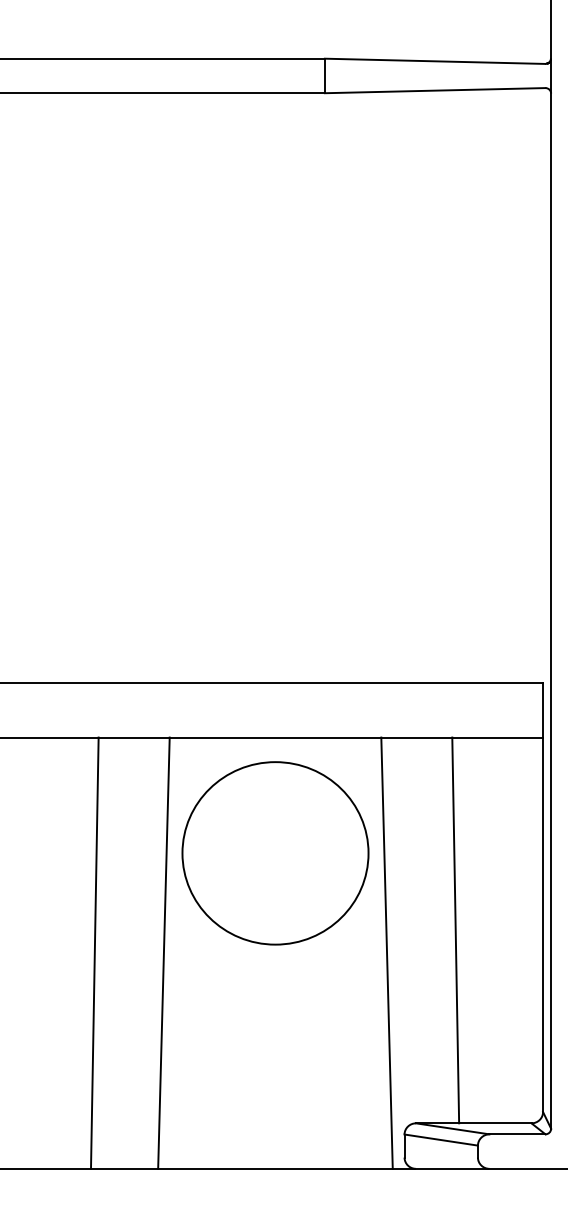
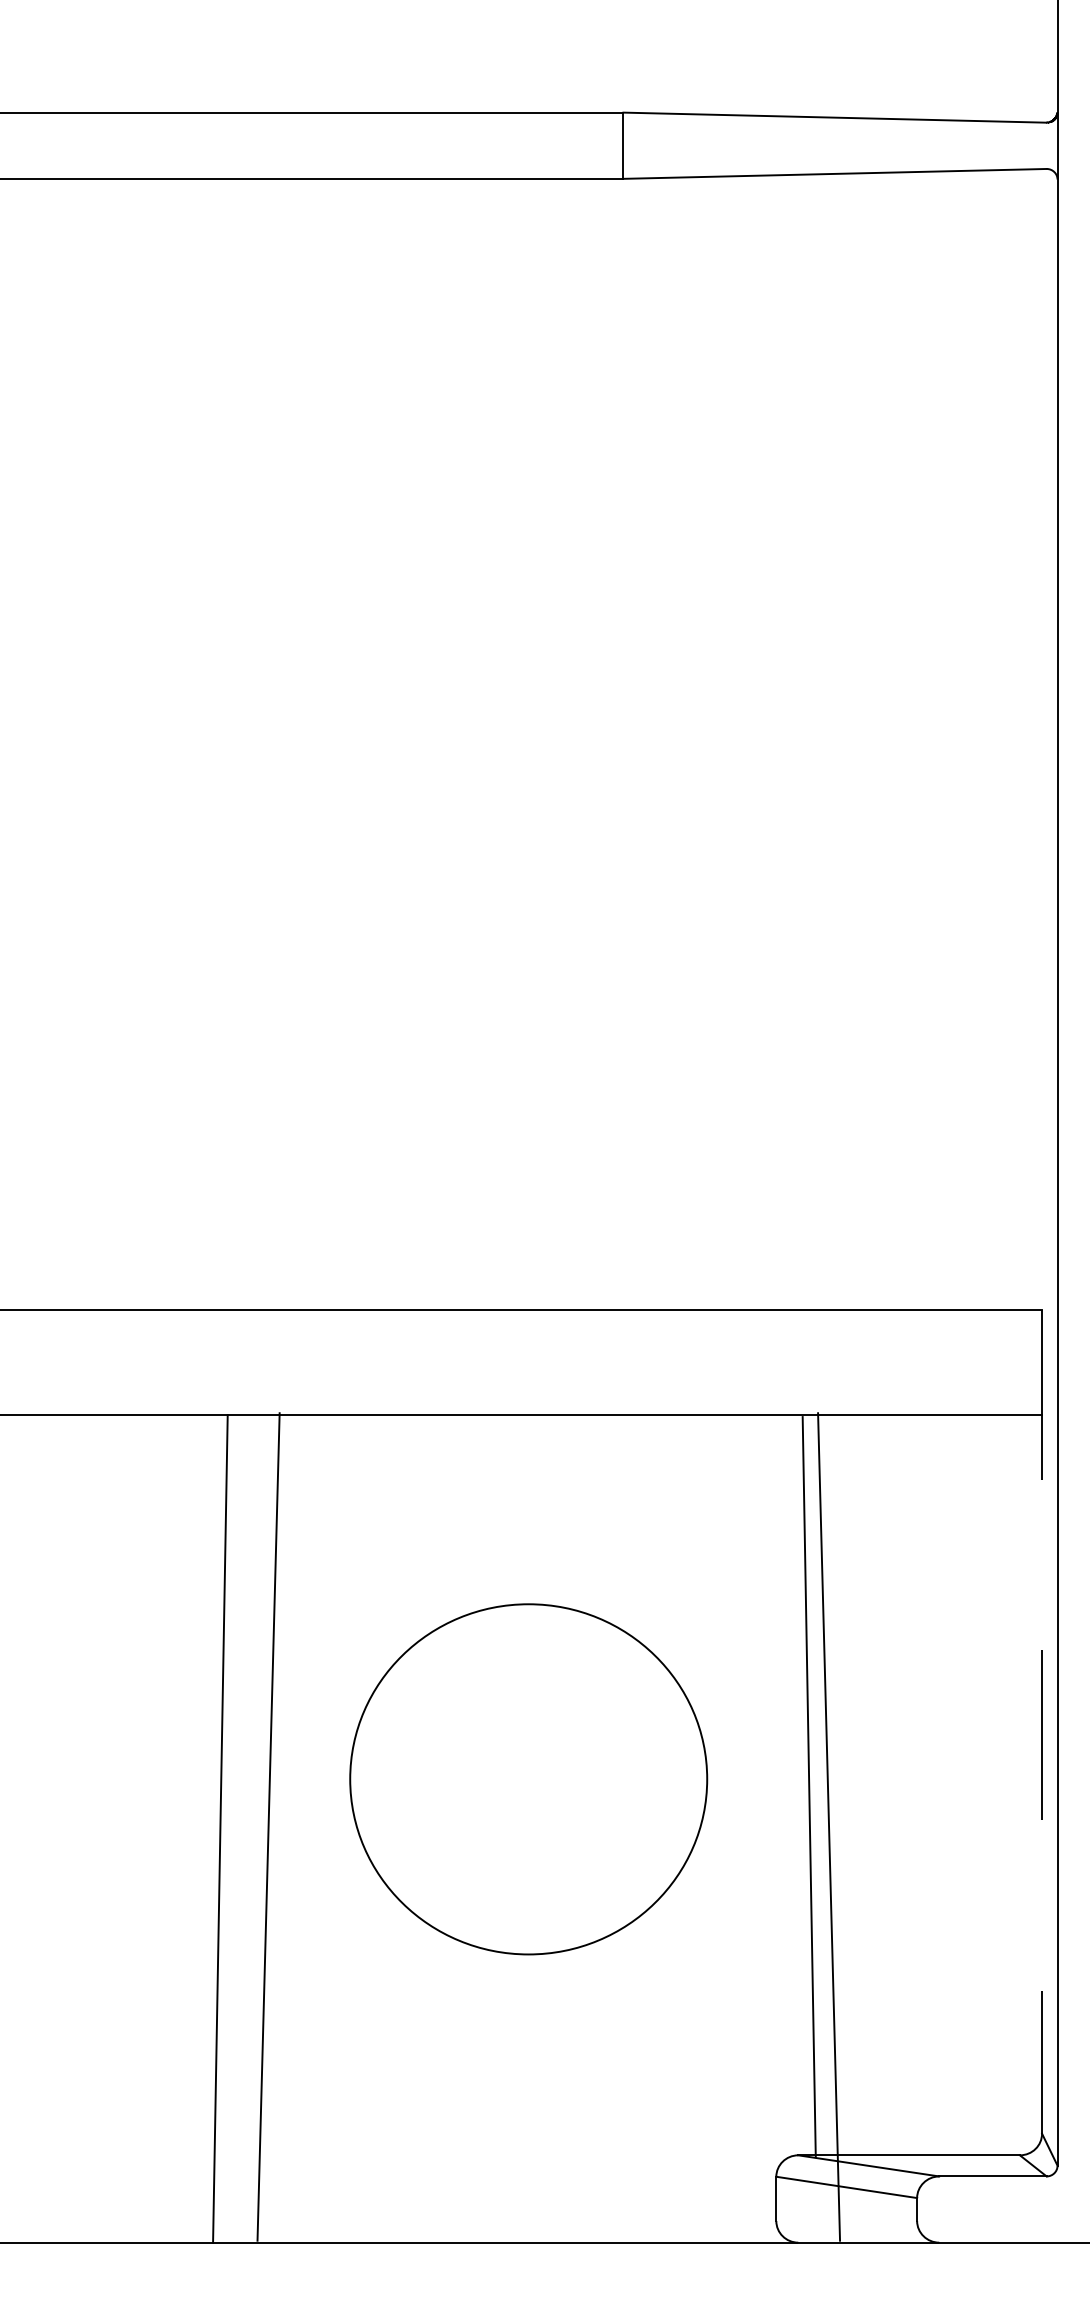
part: (275, 853) -> (528, 1779), moved
line: (543, 897) -> (1042, 1722), solid -> dashed
line: (455, 930) -> (808, 1787), moved
line: (94, 952) -> (219, 1827), moved
line: (163, 952) -> (267, 1825), moved
line: (386, 952) -> (828, 1825), moved

